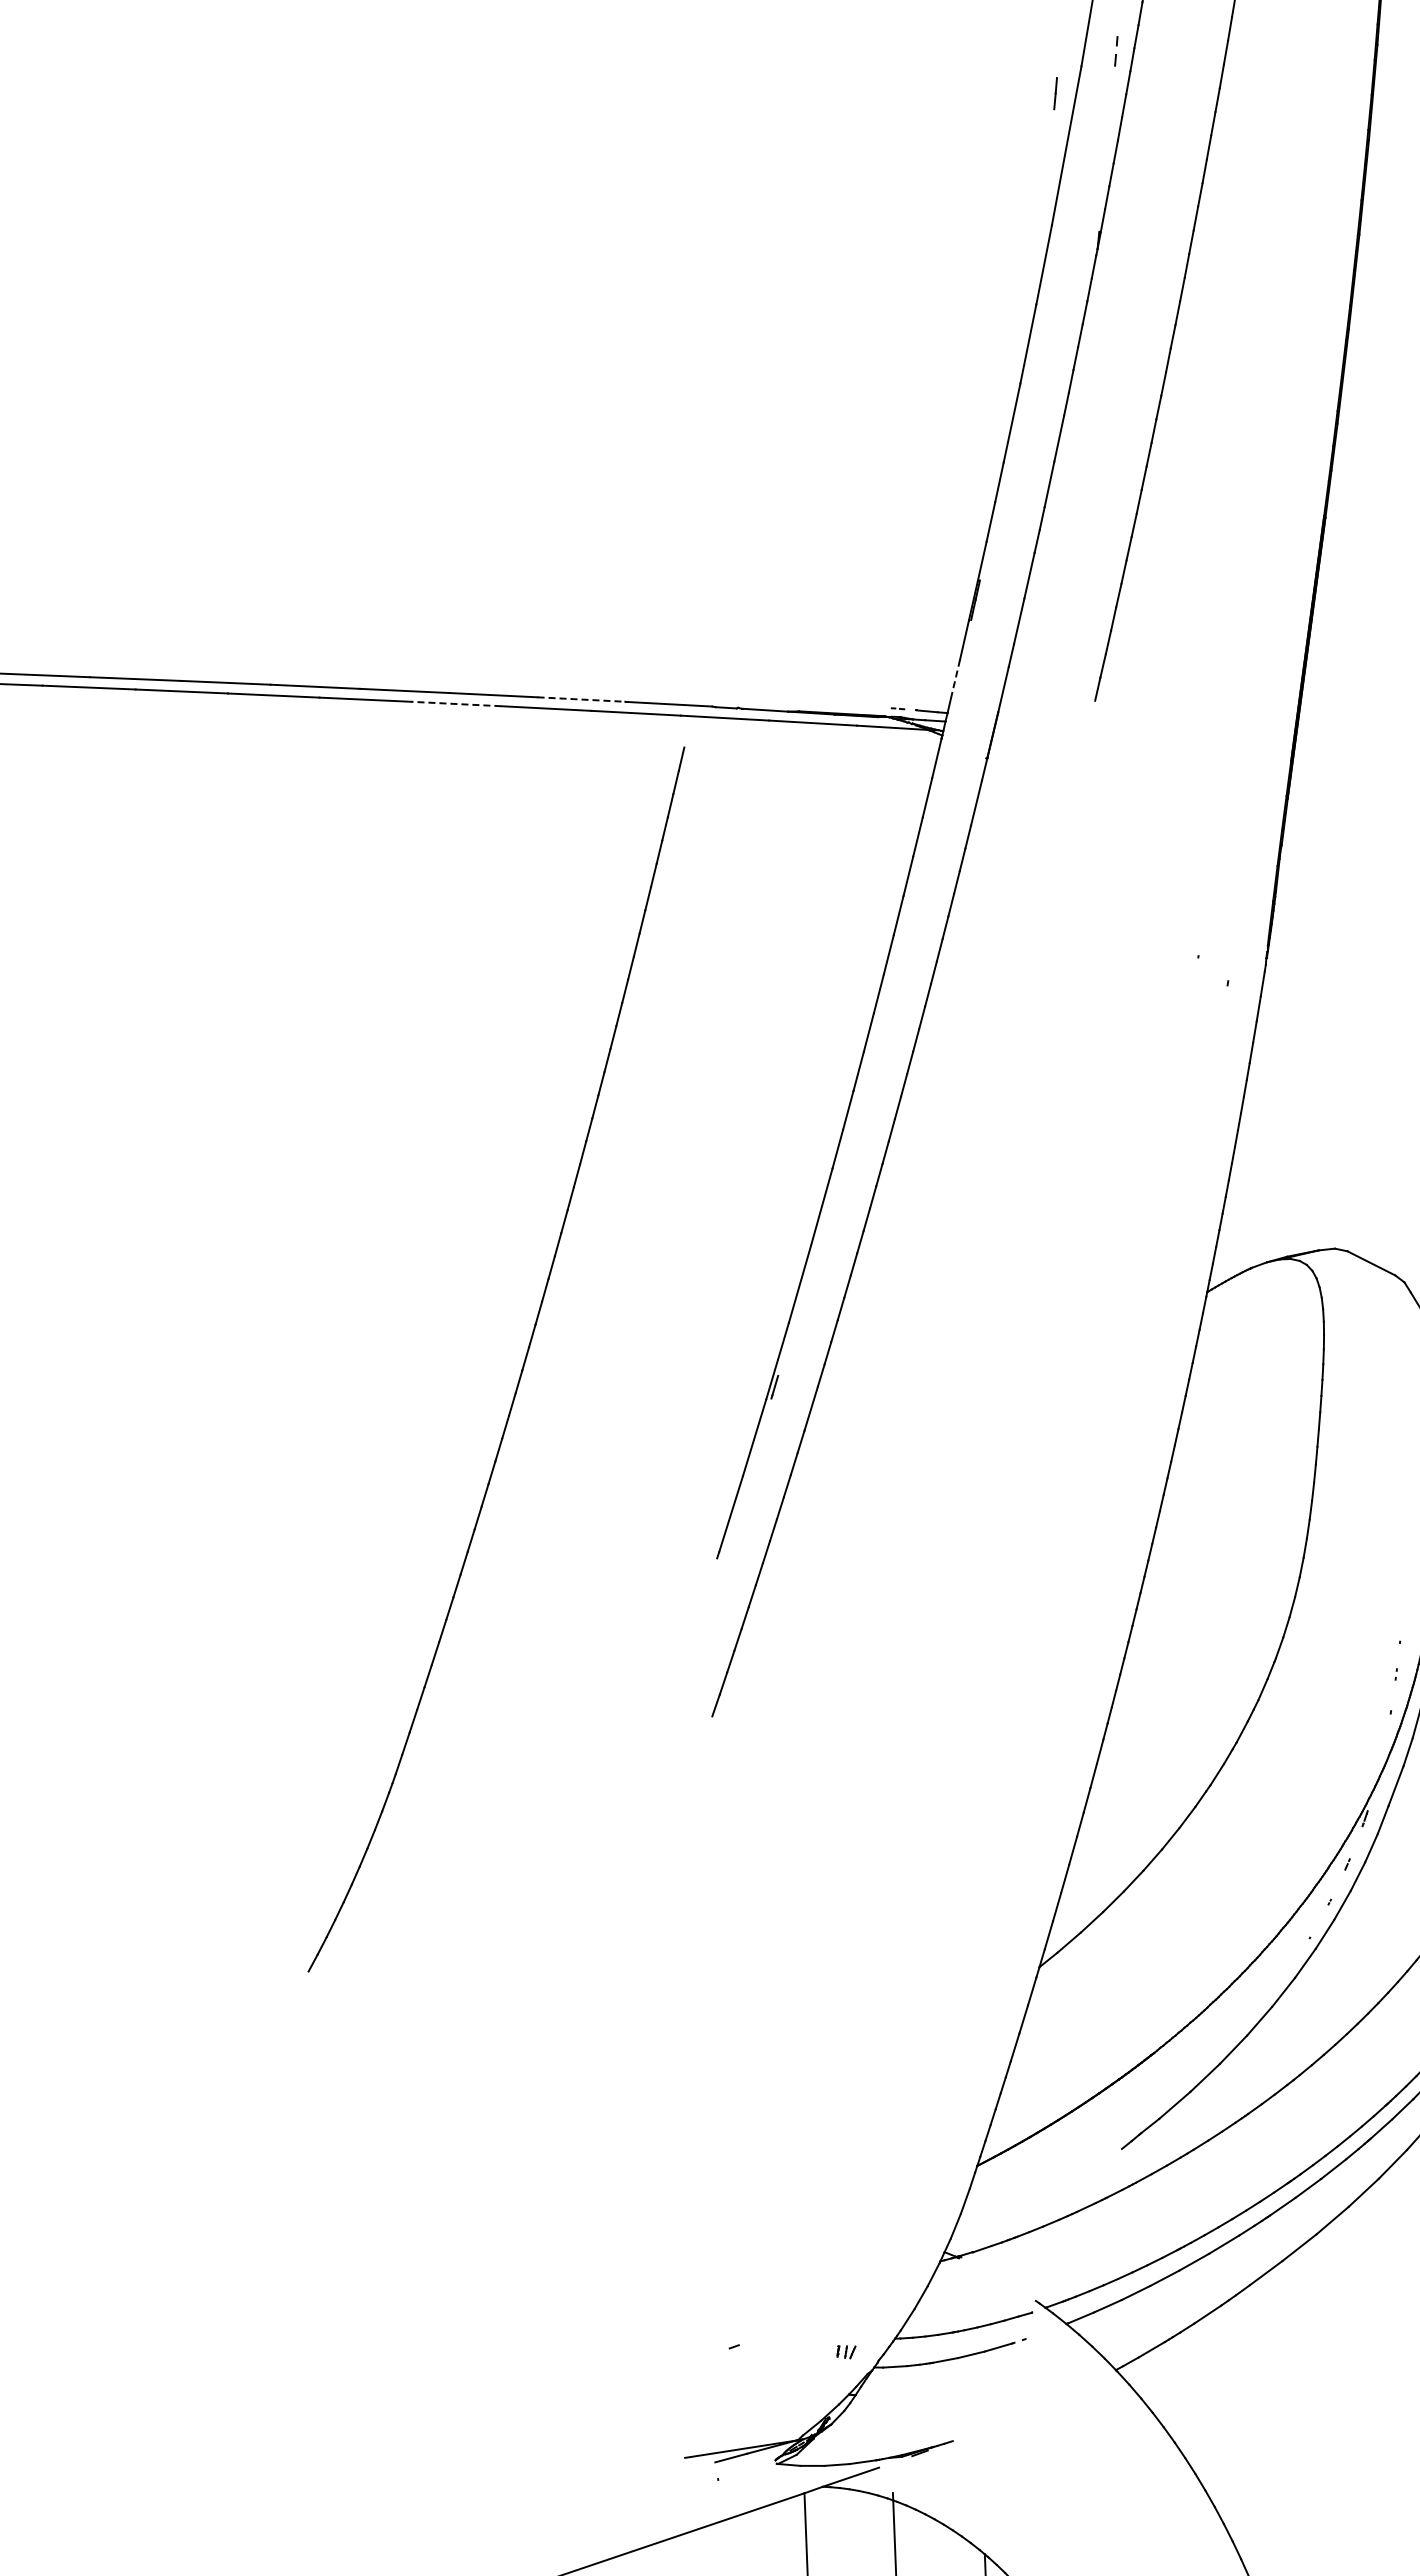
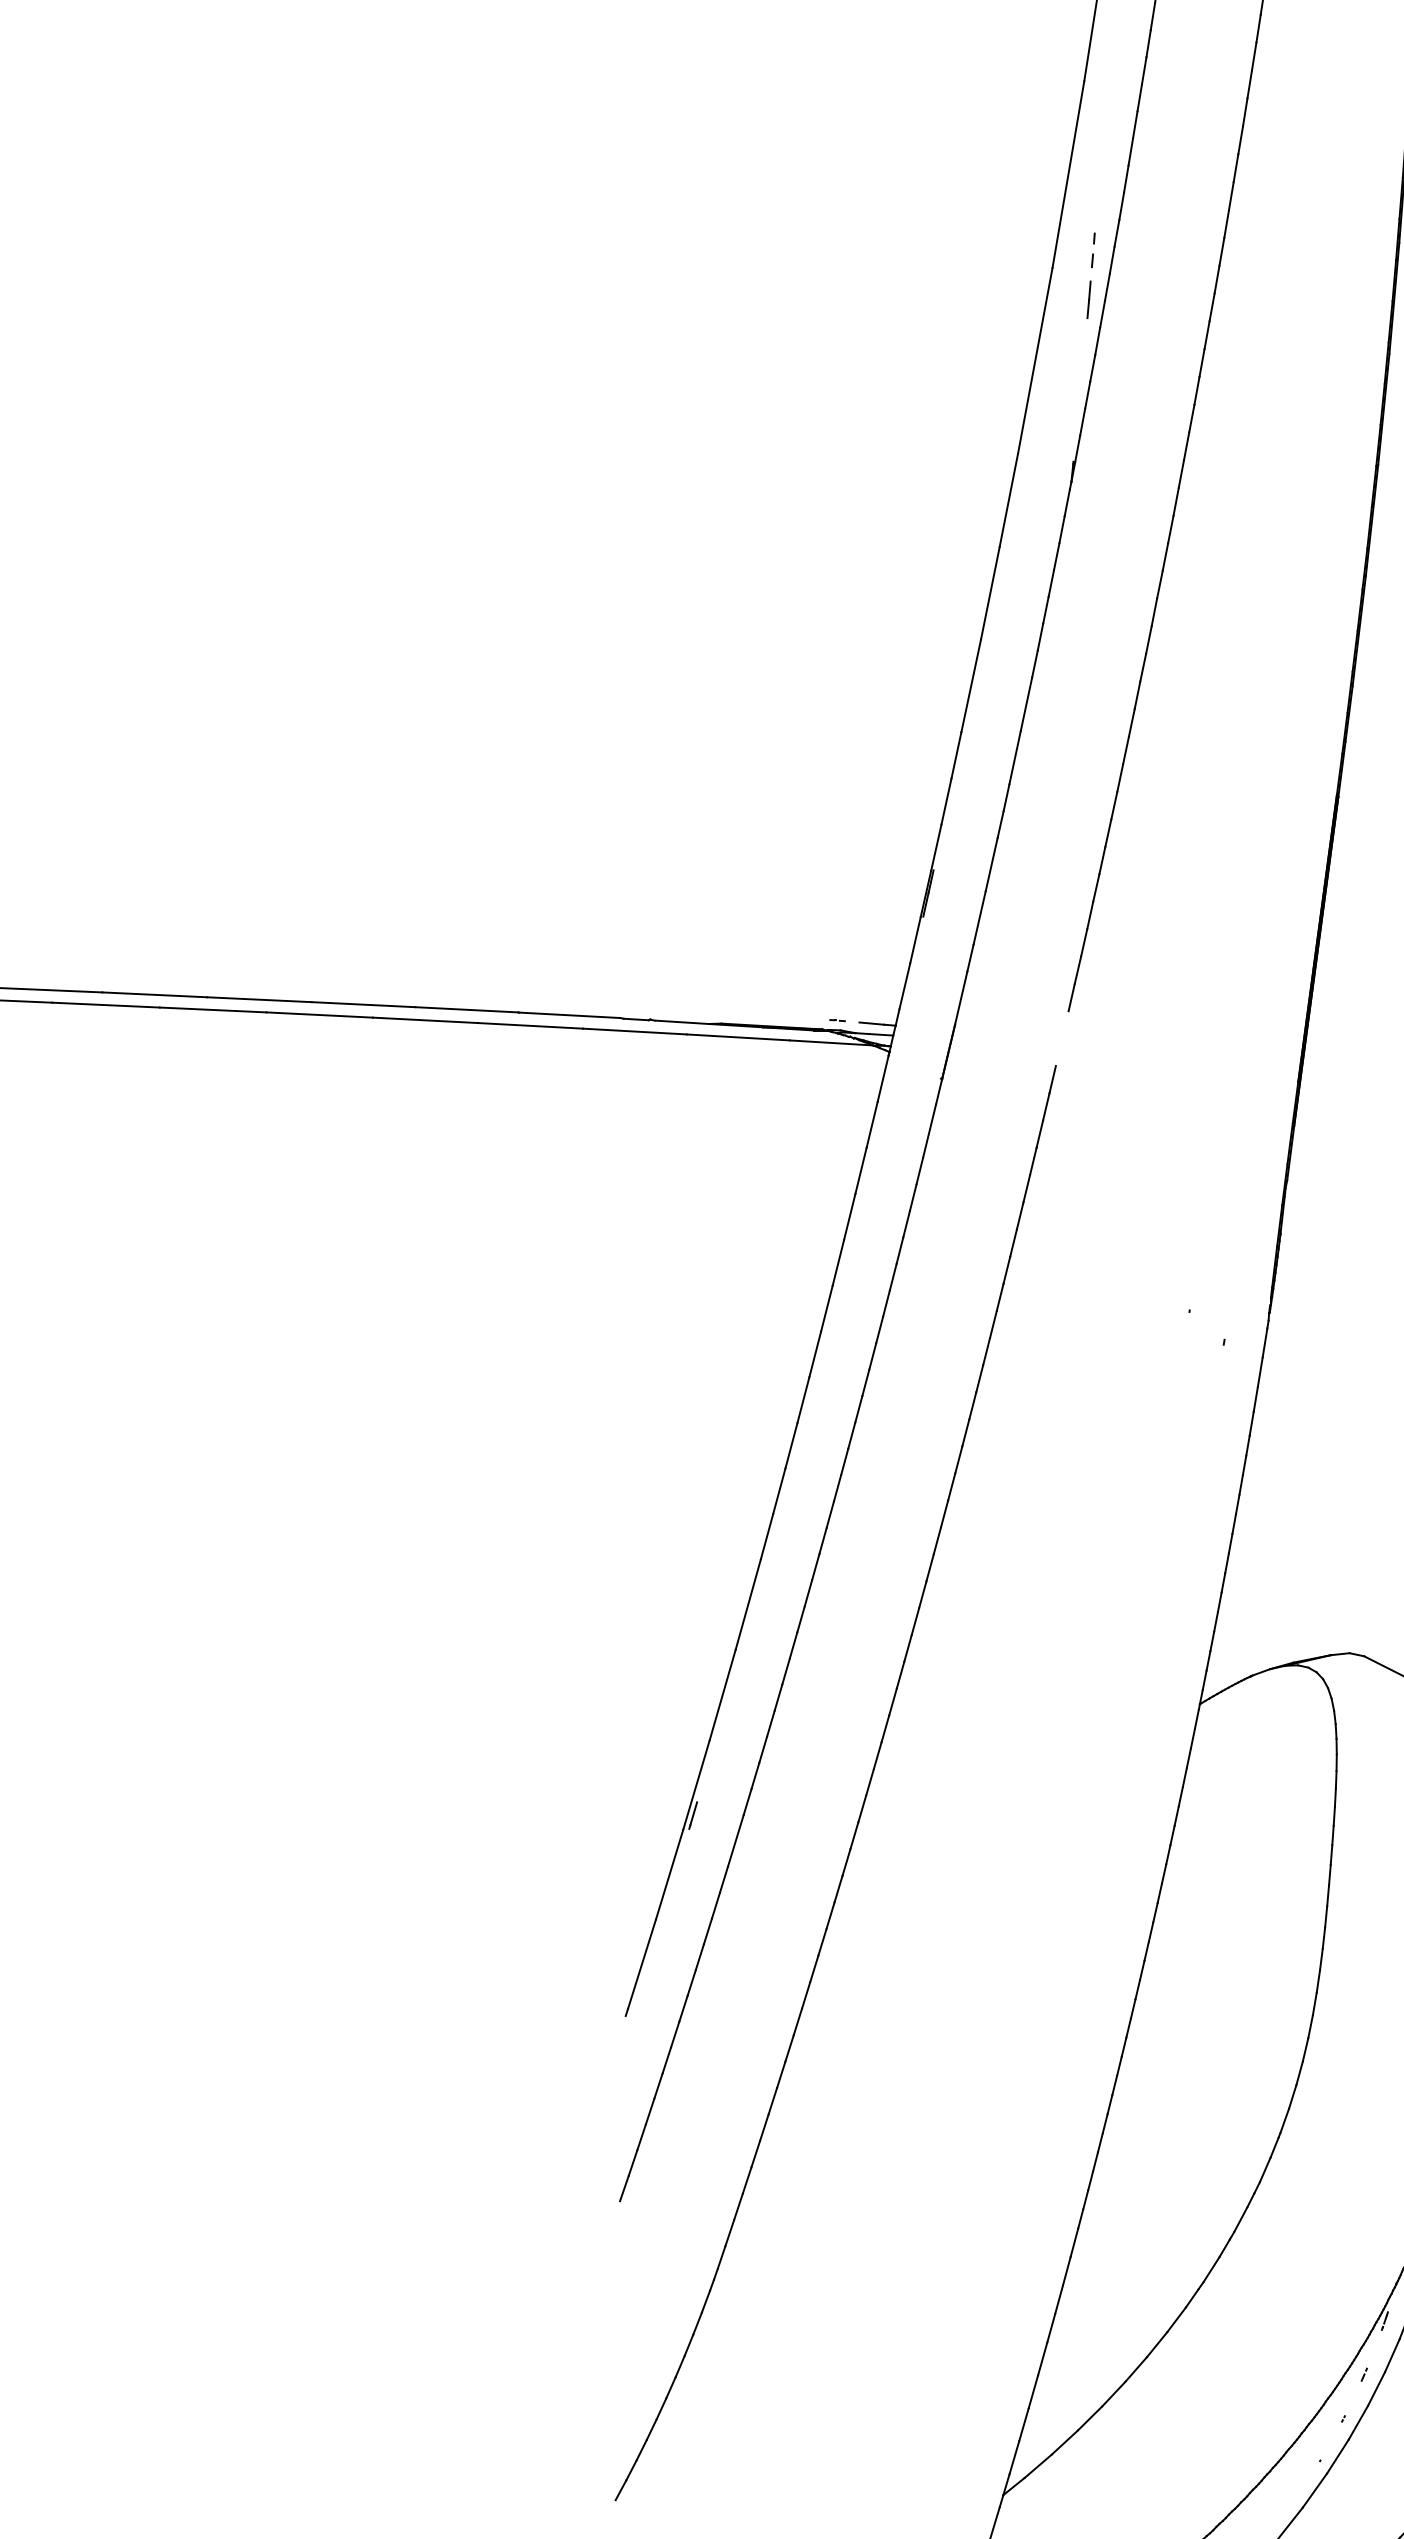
line: (1055, 93) -> (1088, 299), moved
line: (955, 680) -> (904, 987), dashed -> solid
line: (581, 699) -> (466, 1009), dashed -> solid
line: (455, 703) -> (319, 1014), dashed -> solid
part: (522, 1365) -> (866, 1790), moved

